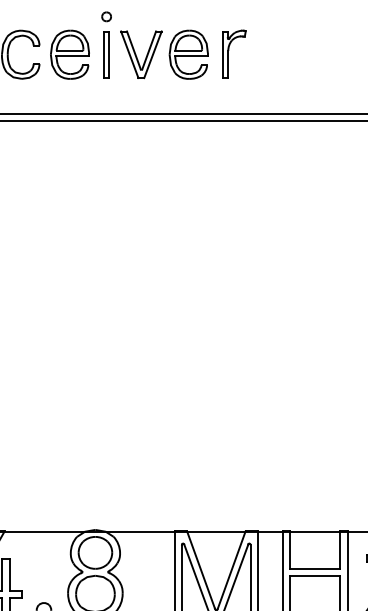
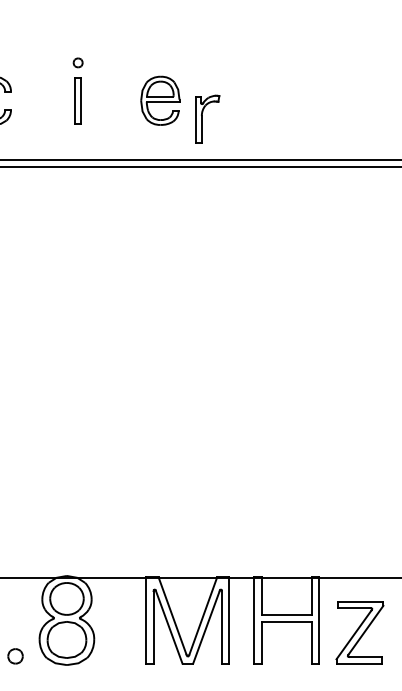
part: (233, 53) -> (207, 118), moved
part: (69, 54) -> (41, 100), removed
part: (140, 54) -> (112, 100), removed

